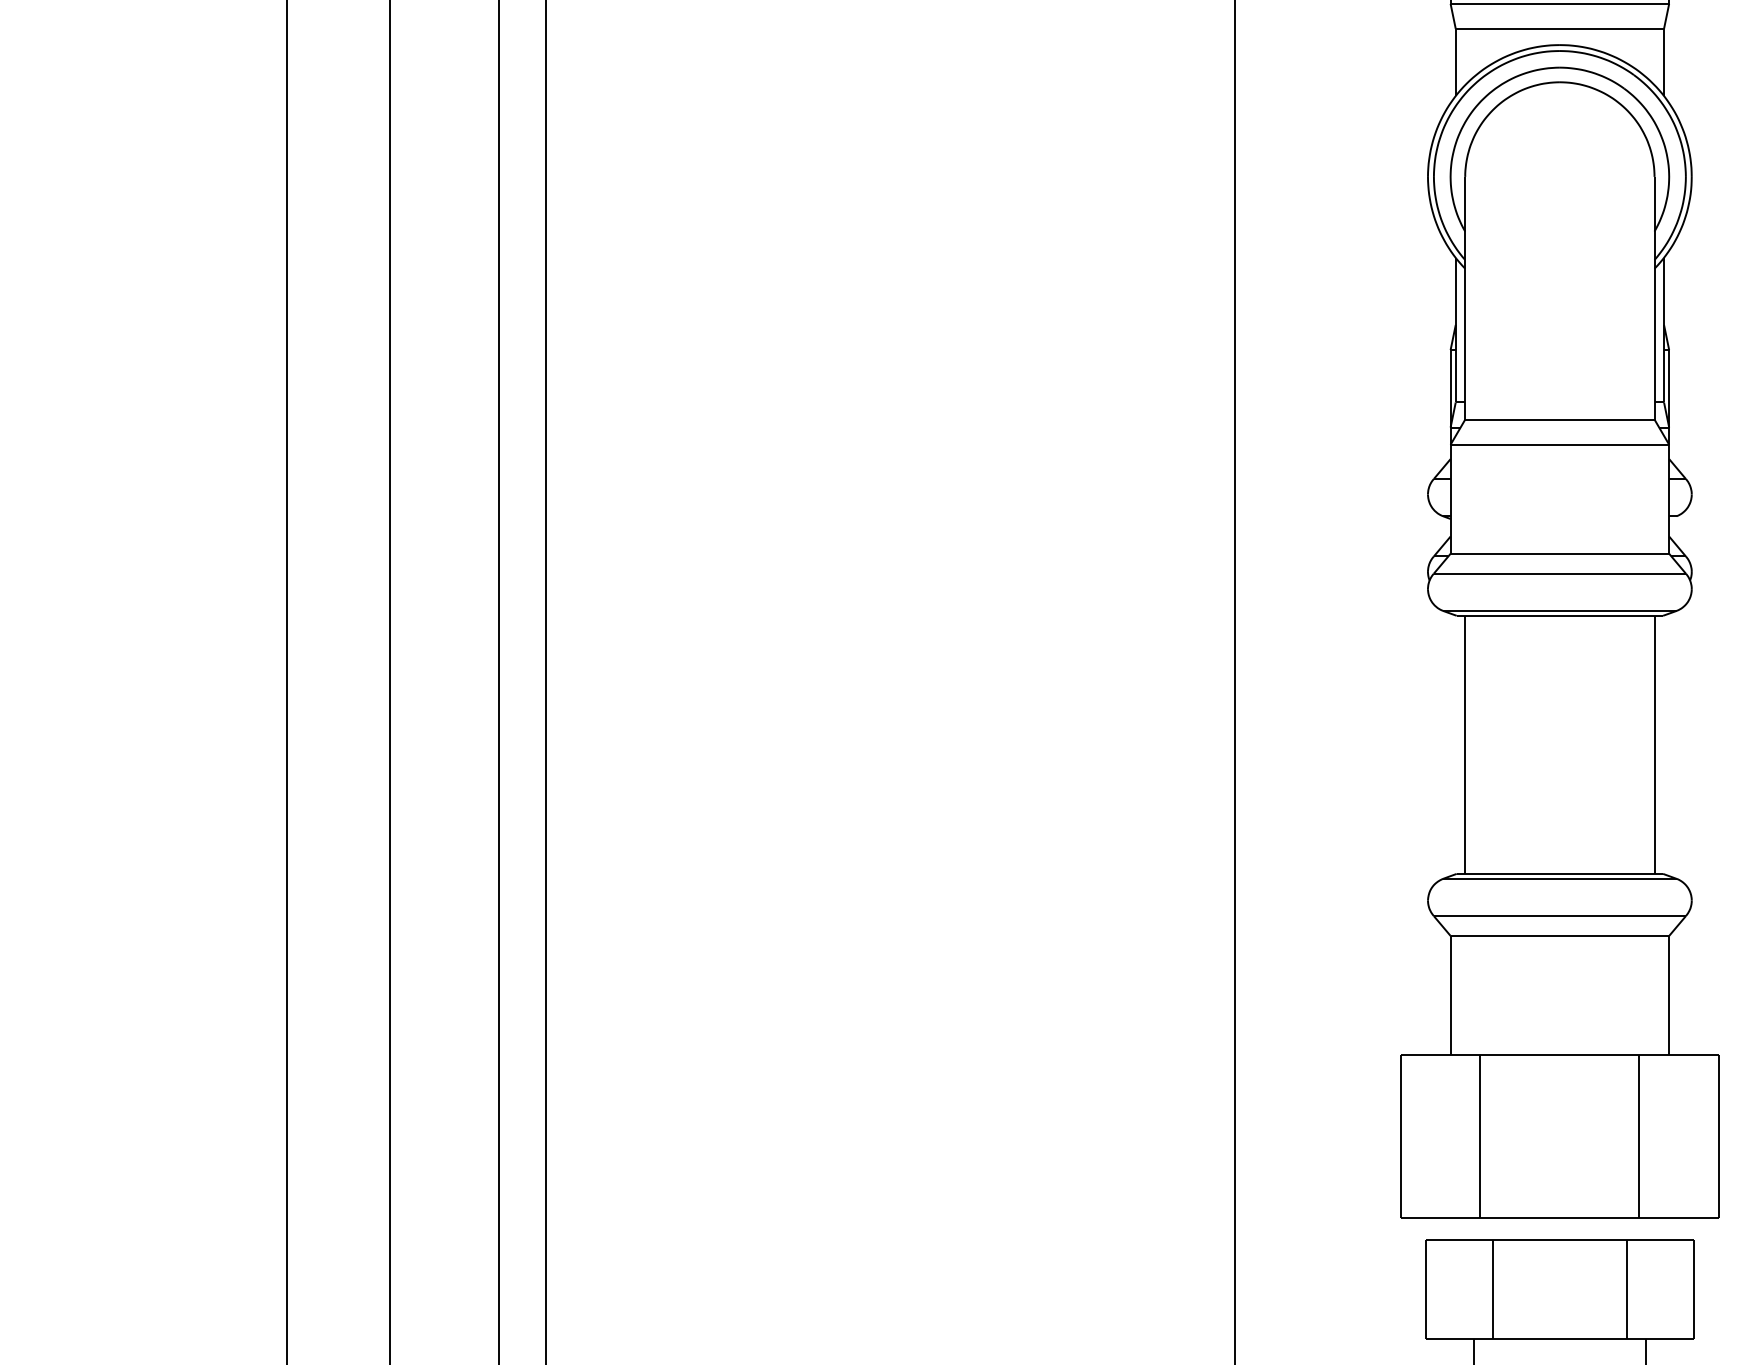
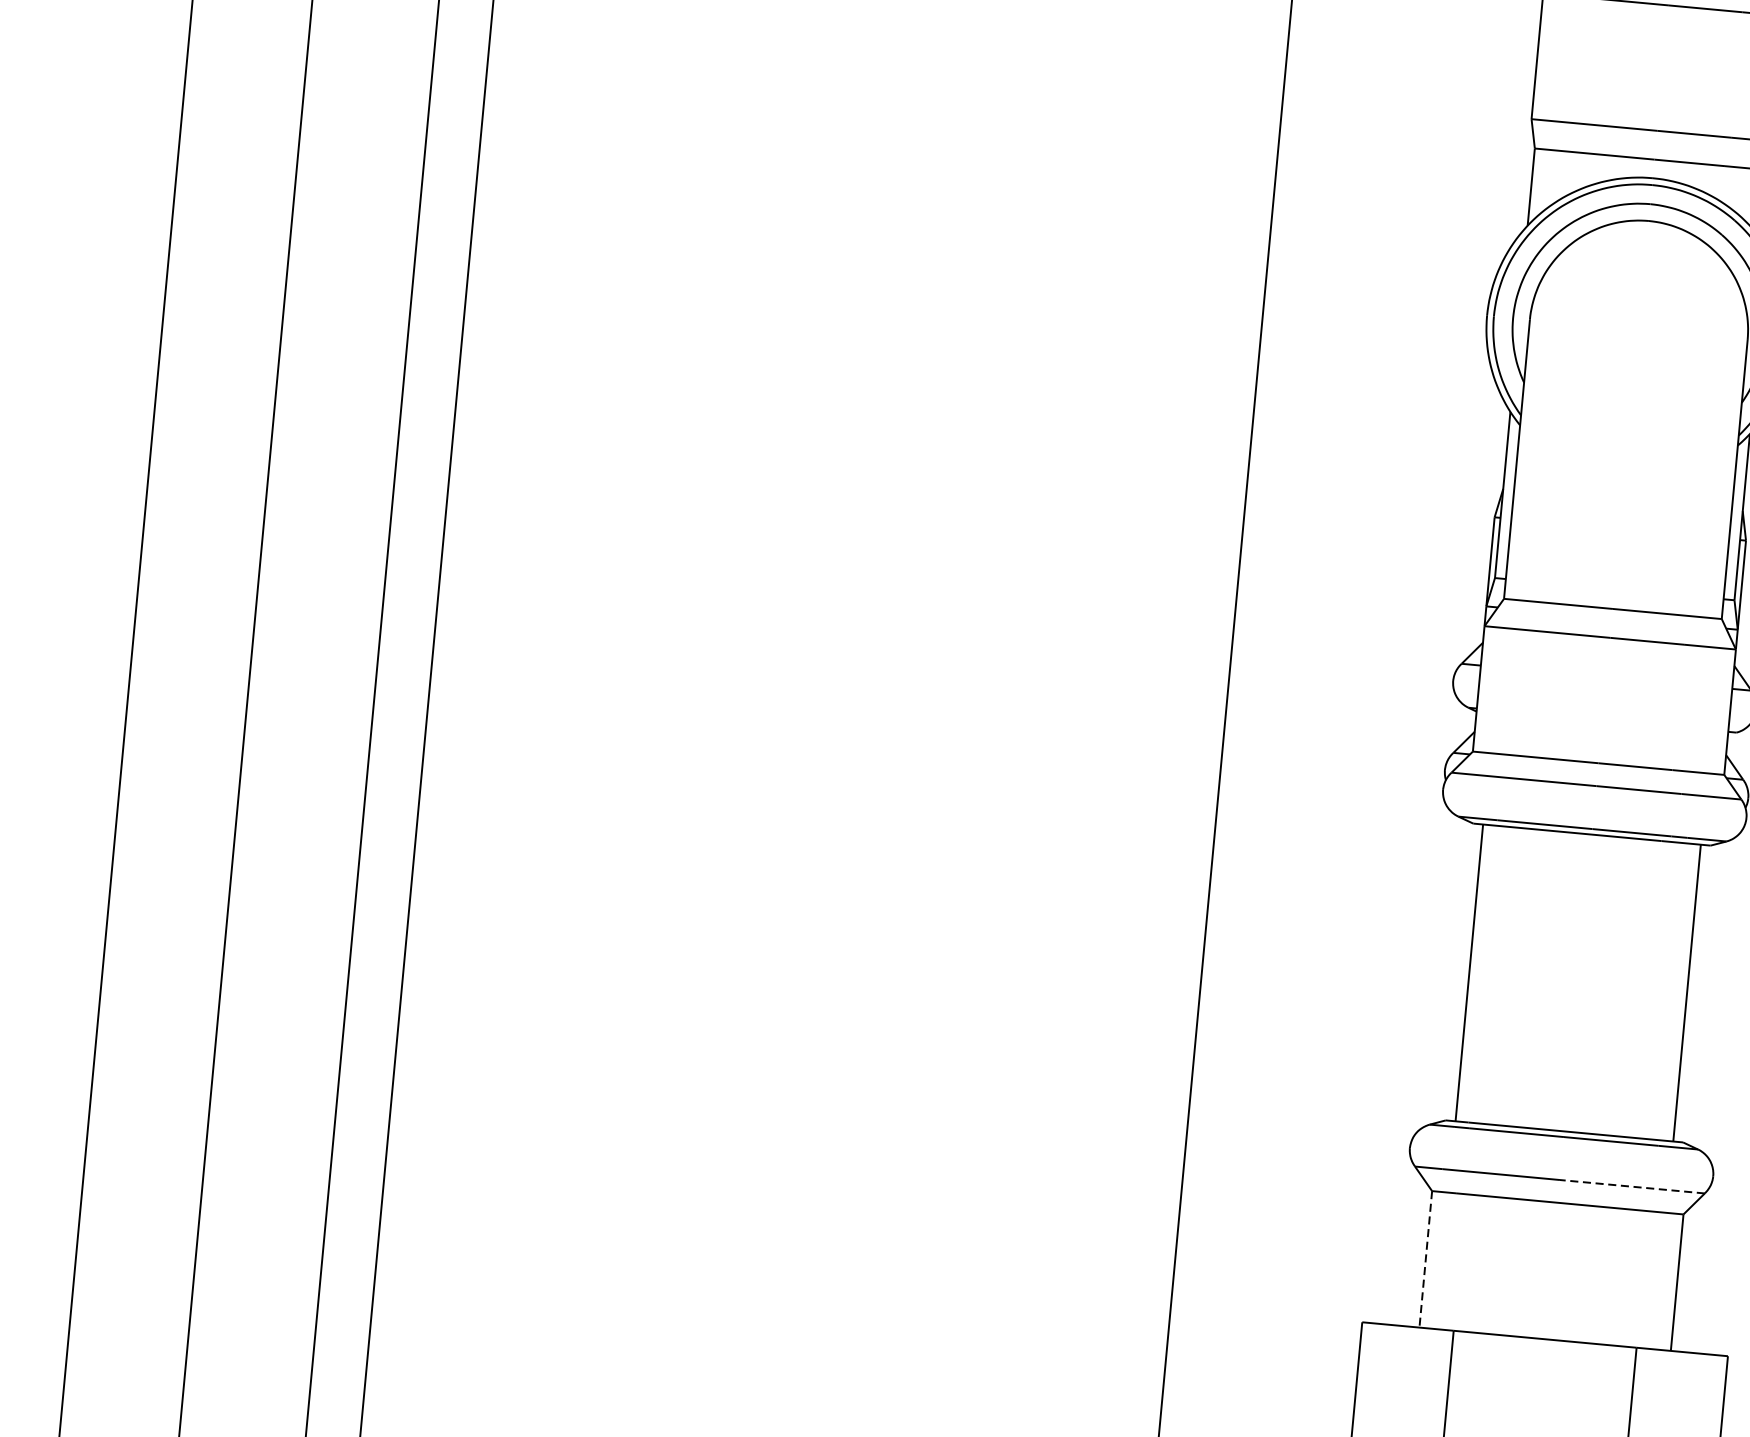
line: (1622, 916) -> (1631, 1187), solid -> dashed
line: (1450, 995) -> (1425, 1259), solid -> dashed

